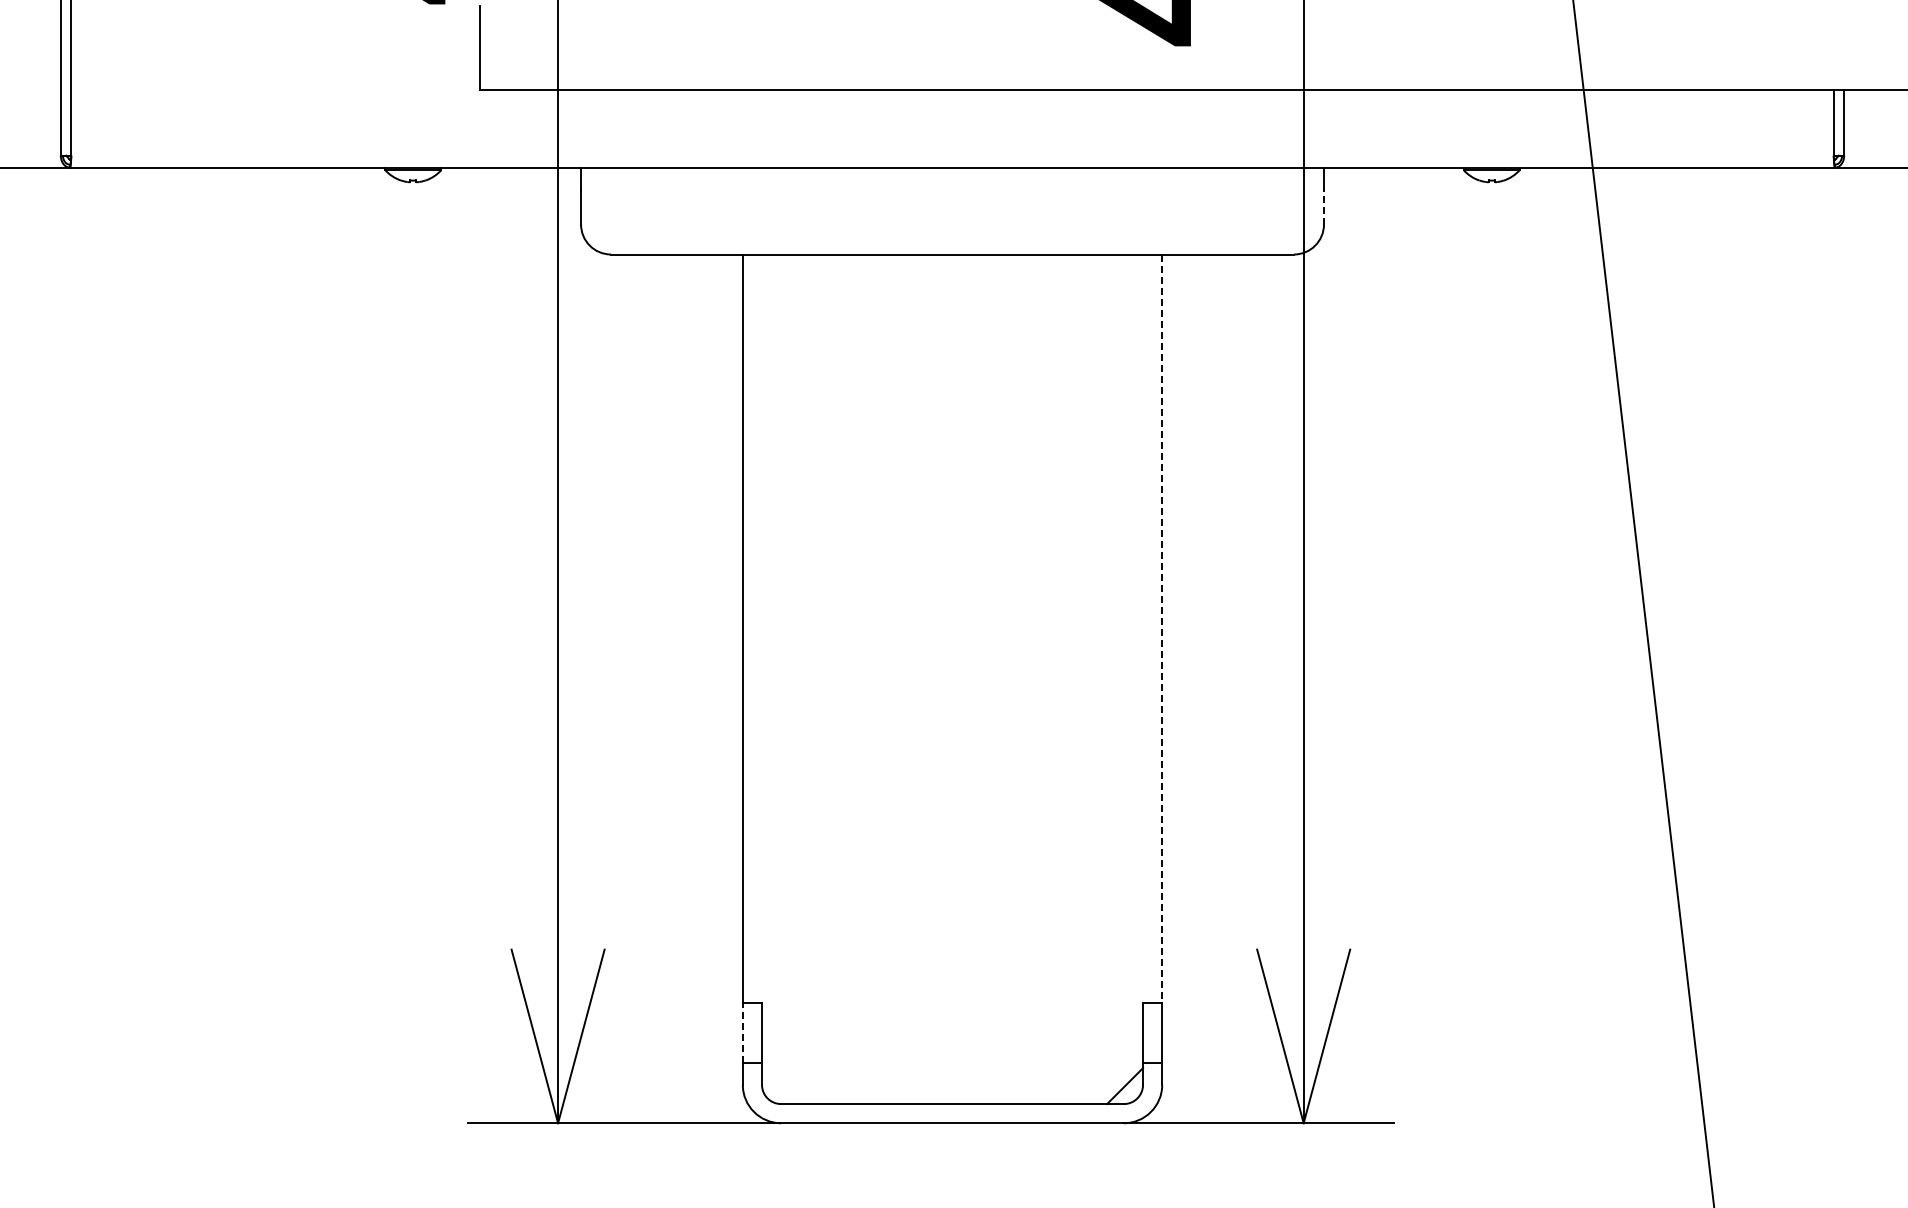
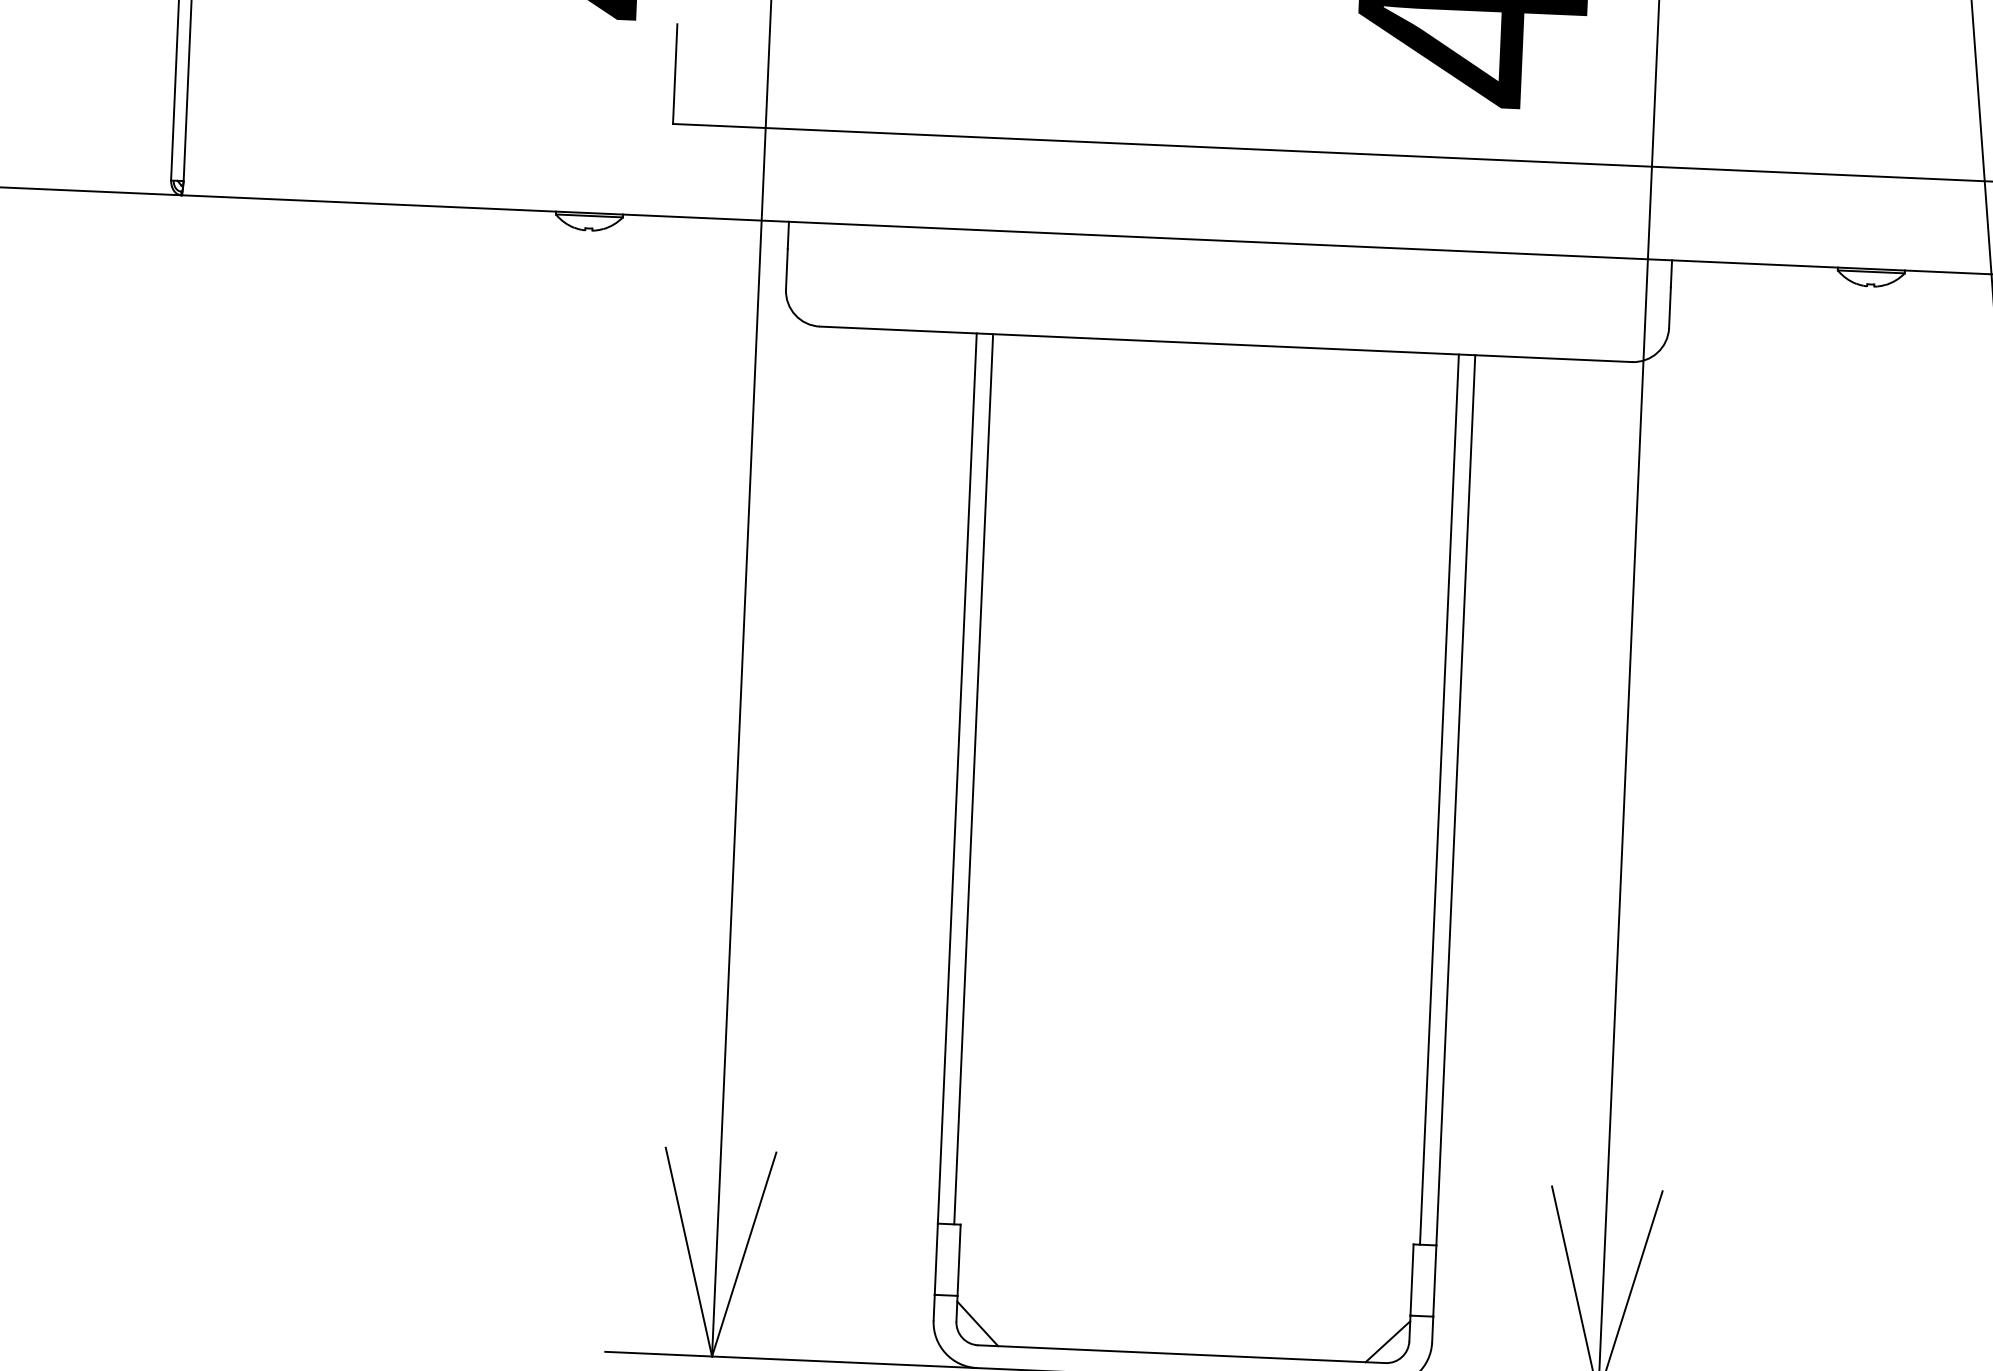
line: (1323, 206) -> (1669, 306), dashed -> solid
line: (756, 628) -> (973, 778), added
line: (1148, 628) -> (1439, 799), added
line: (1162, 629) -> (1456, 800), dashed -> solid
line: (742, 1033) -> (935, 1259), dashed -> solid
line: (779, 1086) -> (977, 1324), added

